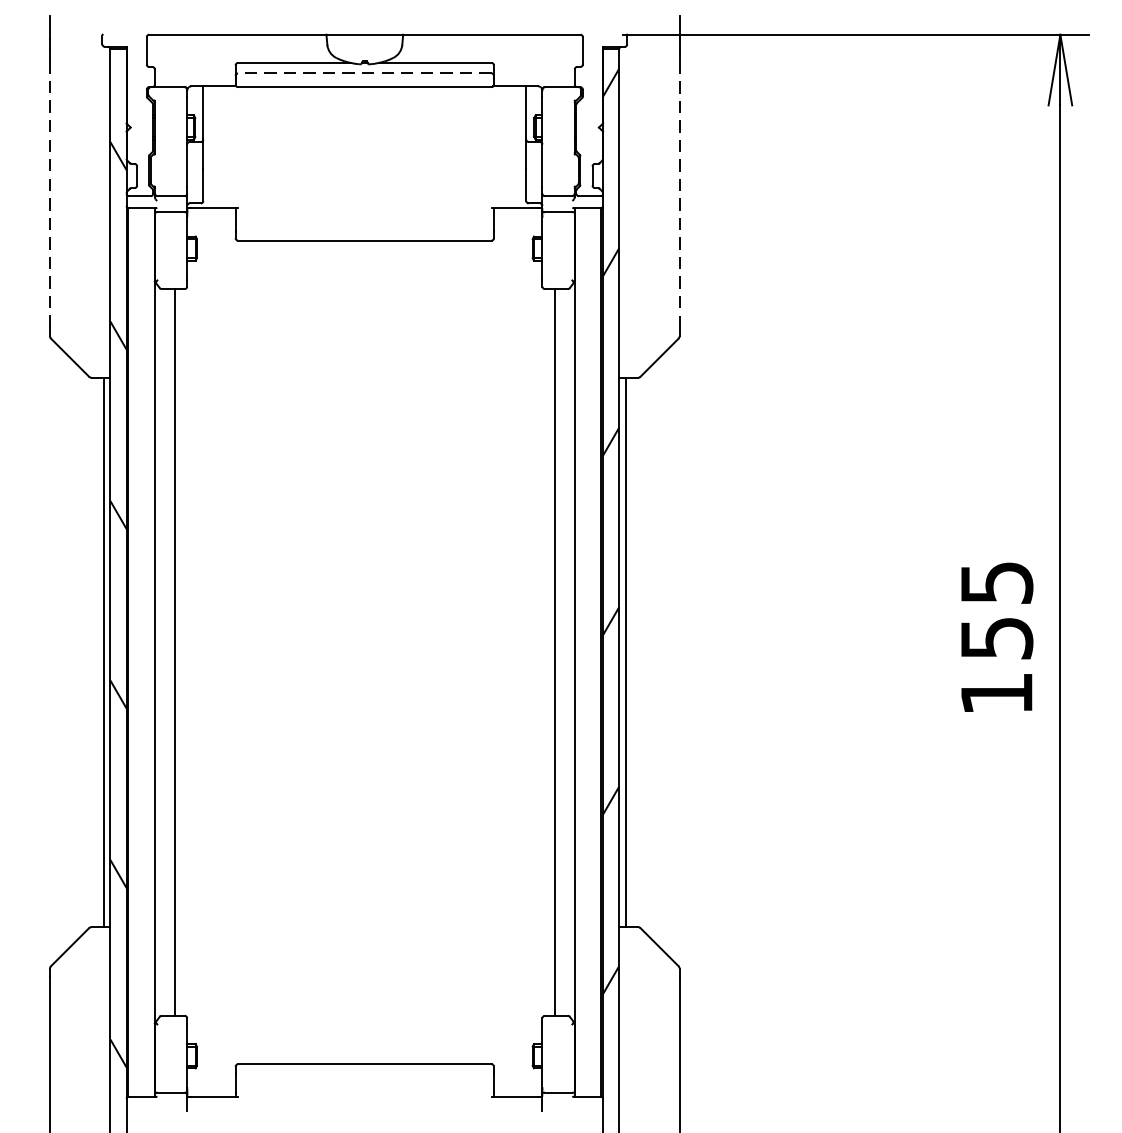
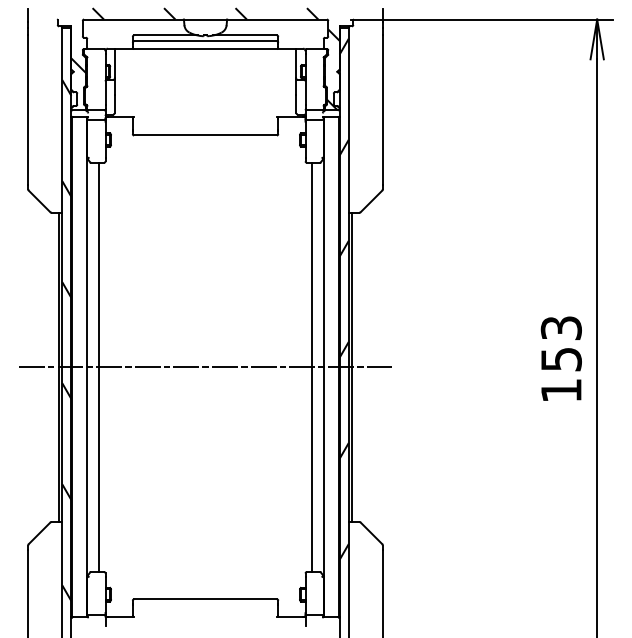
line: (364, 73) -> (205, 41), dashed -> solid
hatch: (364, 105) -> (205, 59), added
line: (679, 194) -> (382, 109), dashed -> solid
line: (50, 196) -> (28, 110), dashed -> solid
text: (995, 581) -> (560, 327), 155 -> 153
line: (364, 652) -> (205, 367), added

